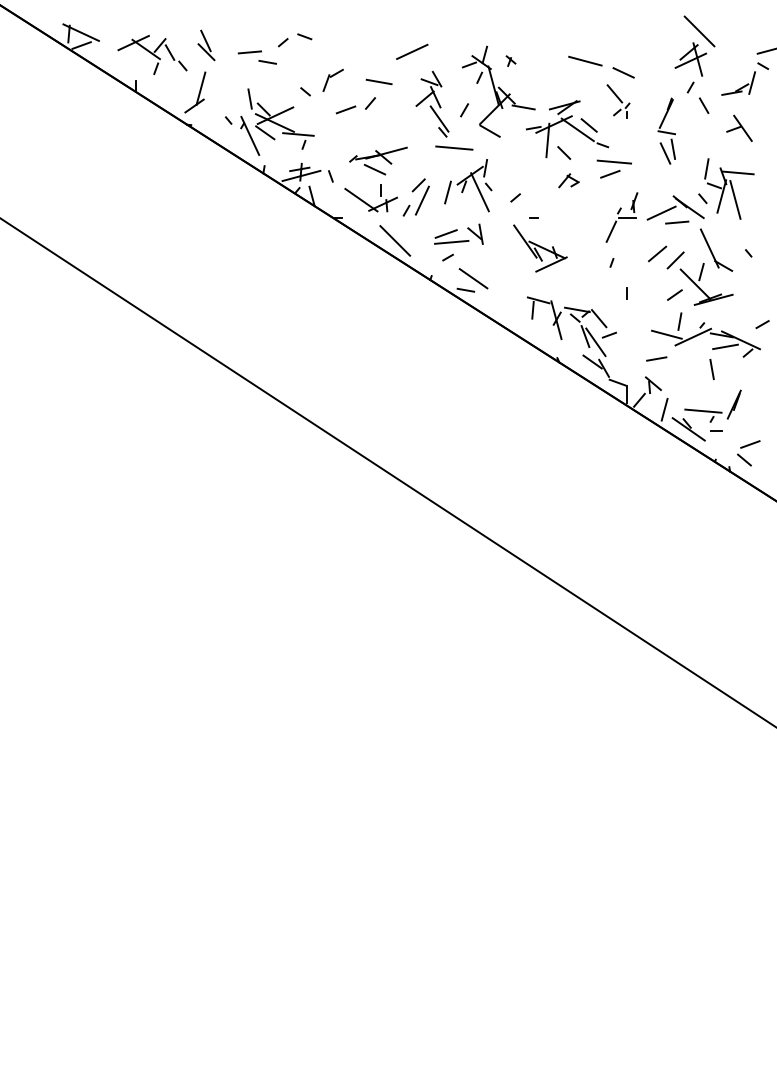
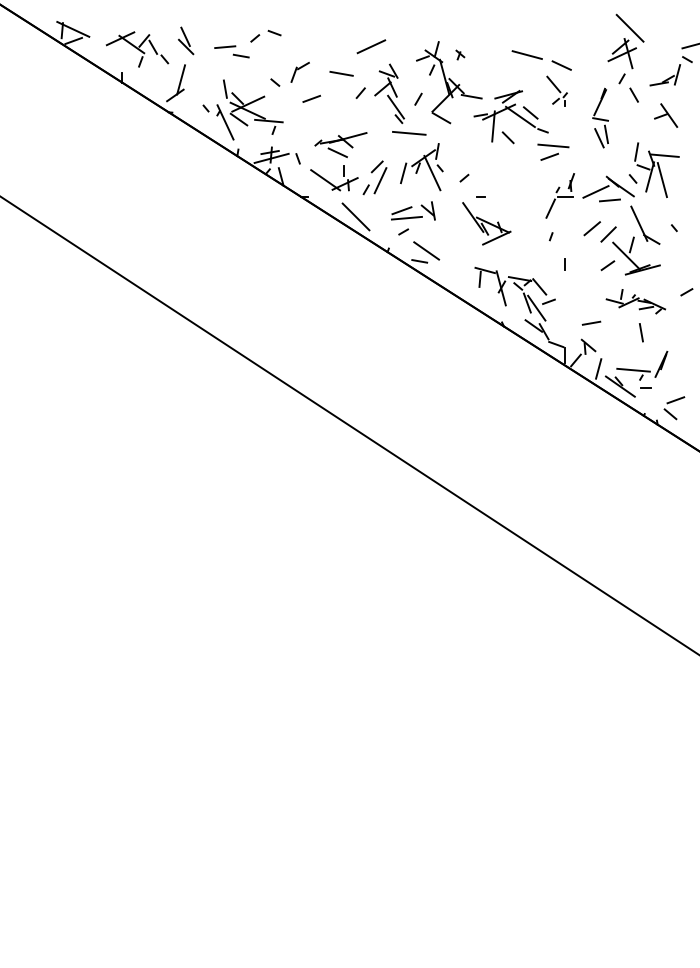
line: (370, 103) -> (360, 93), moved
part: (568, 180) -> (512, 162), removed
part: (705, 334) -> (635, 301), size x0.6

